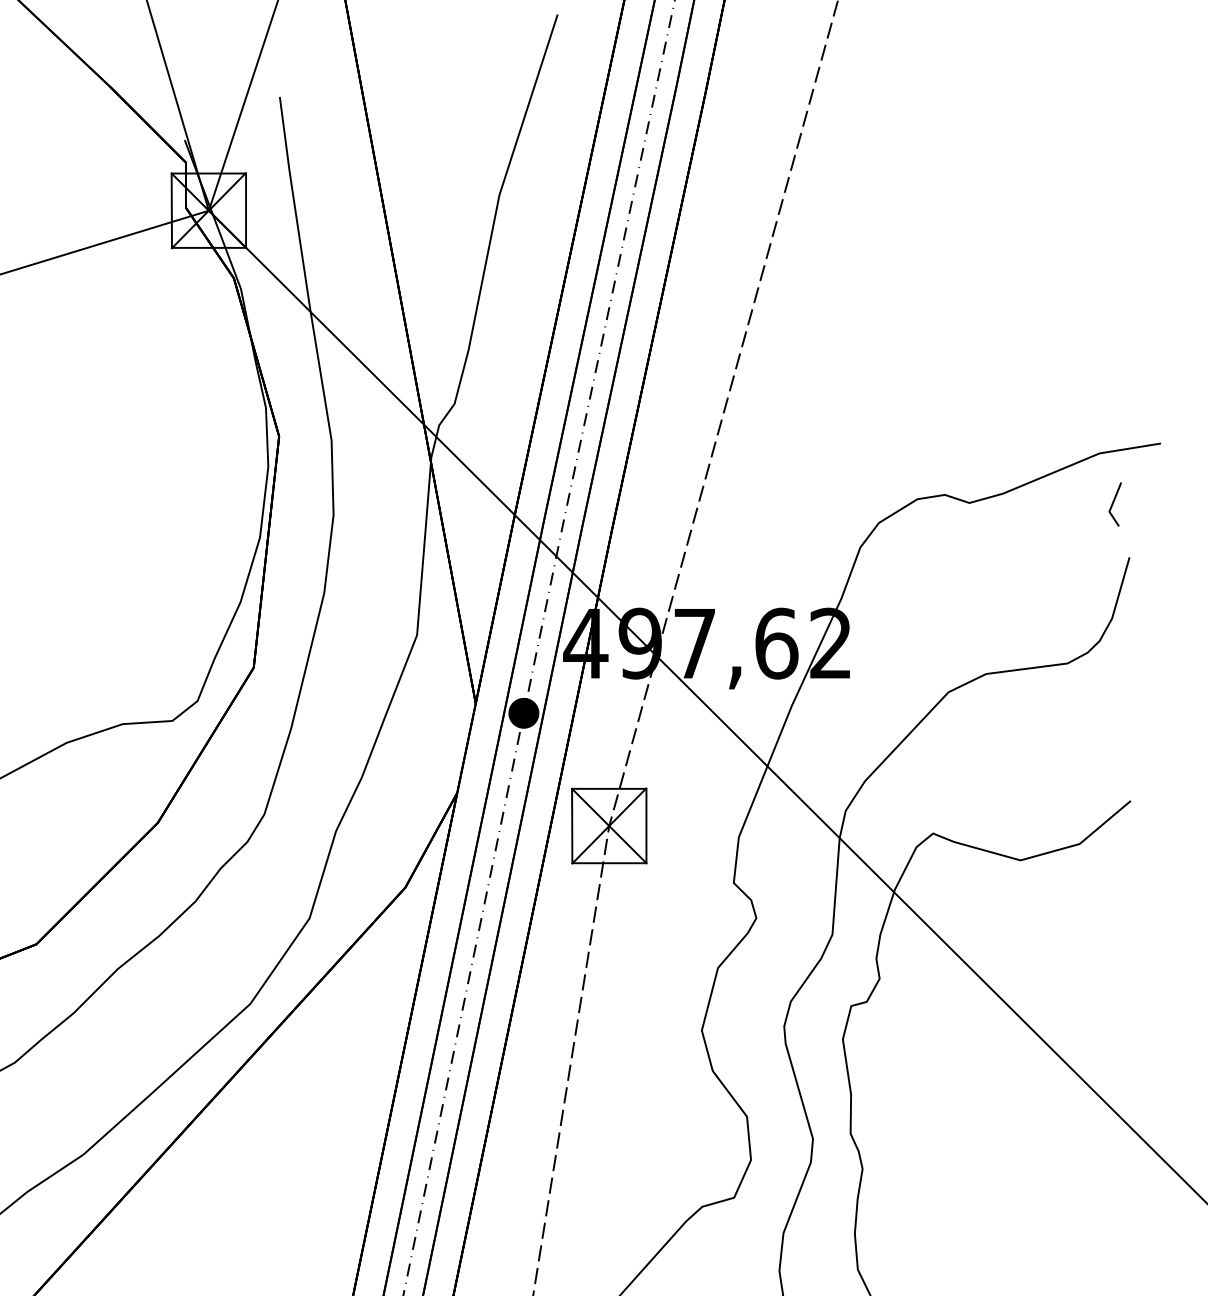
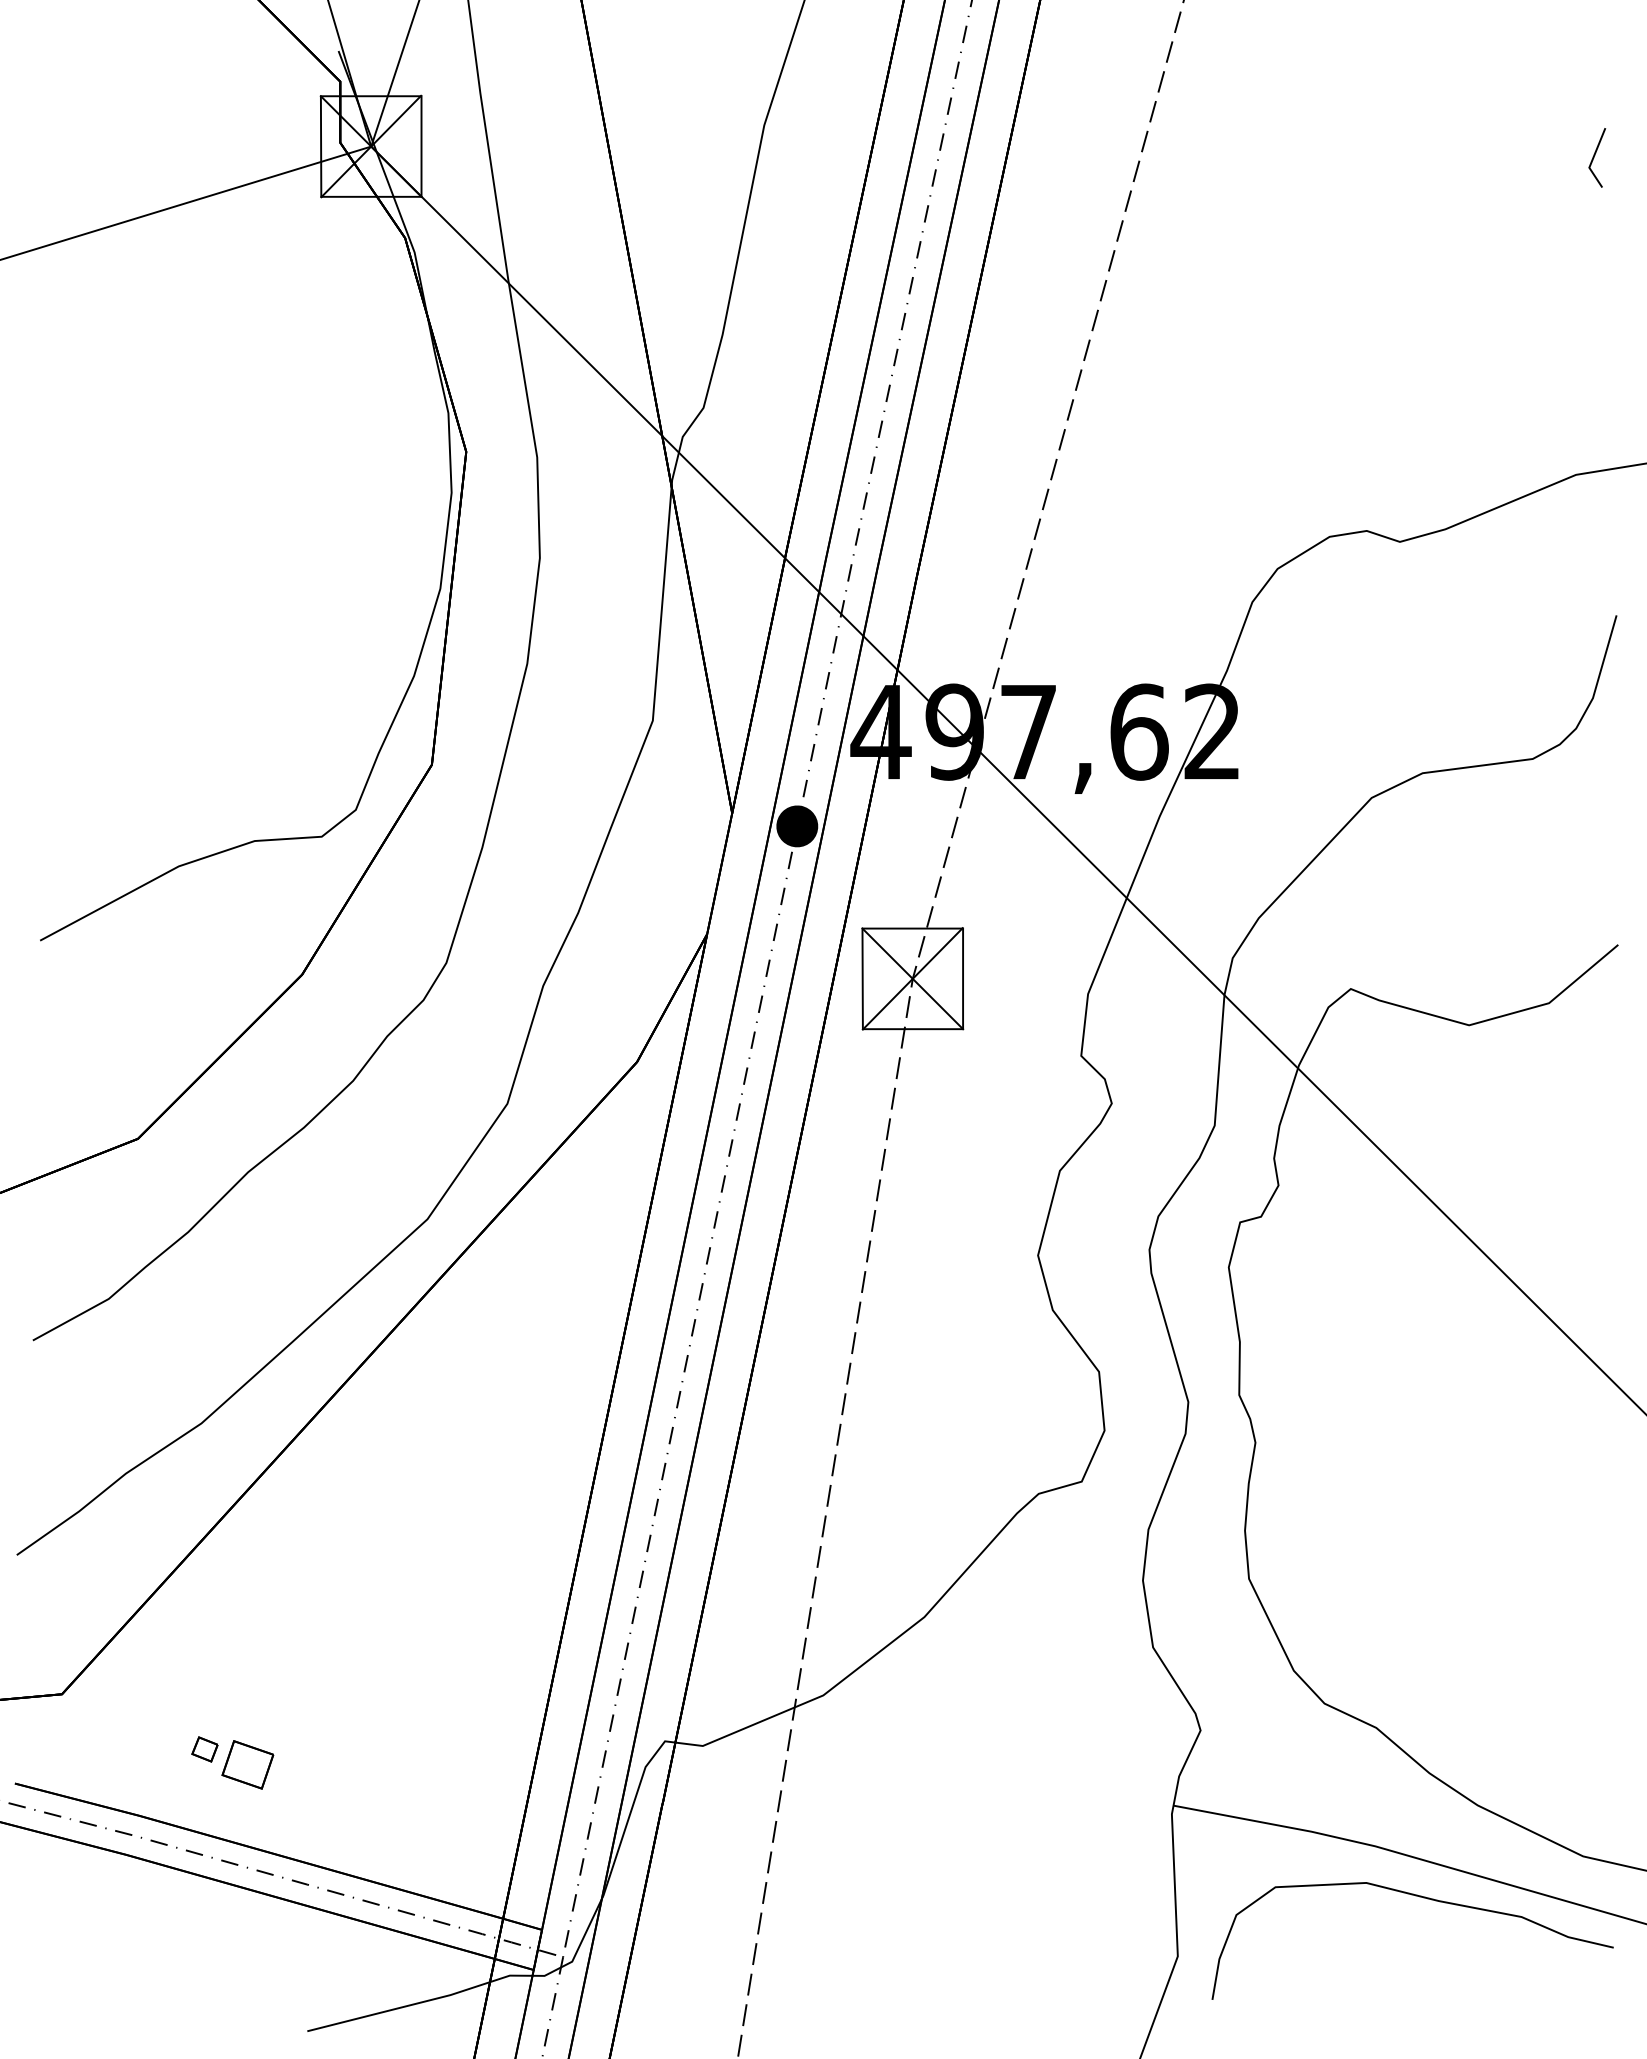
line: (1113, 502) -> (1595, 155), moved

